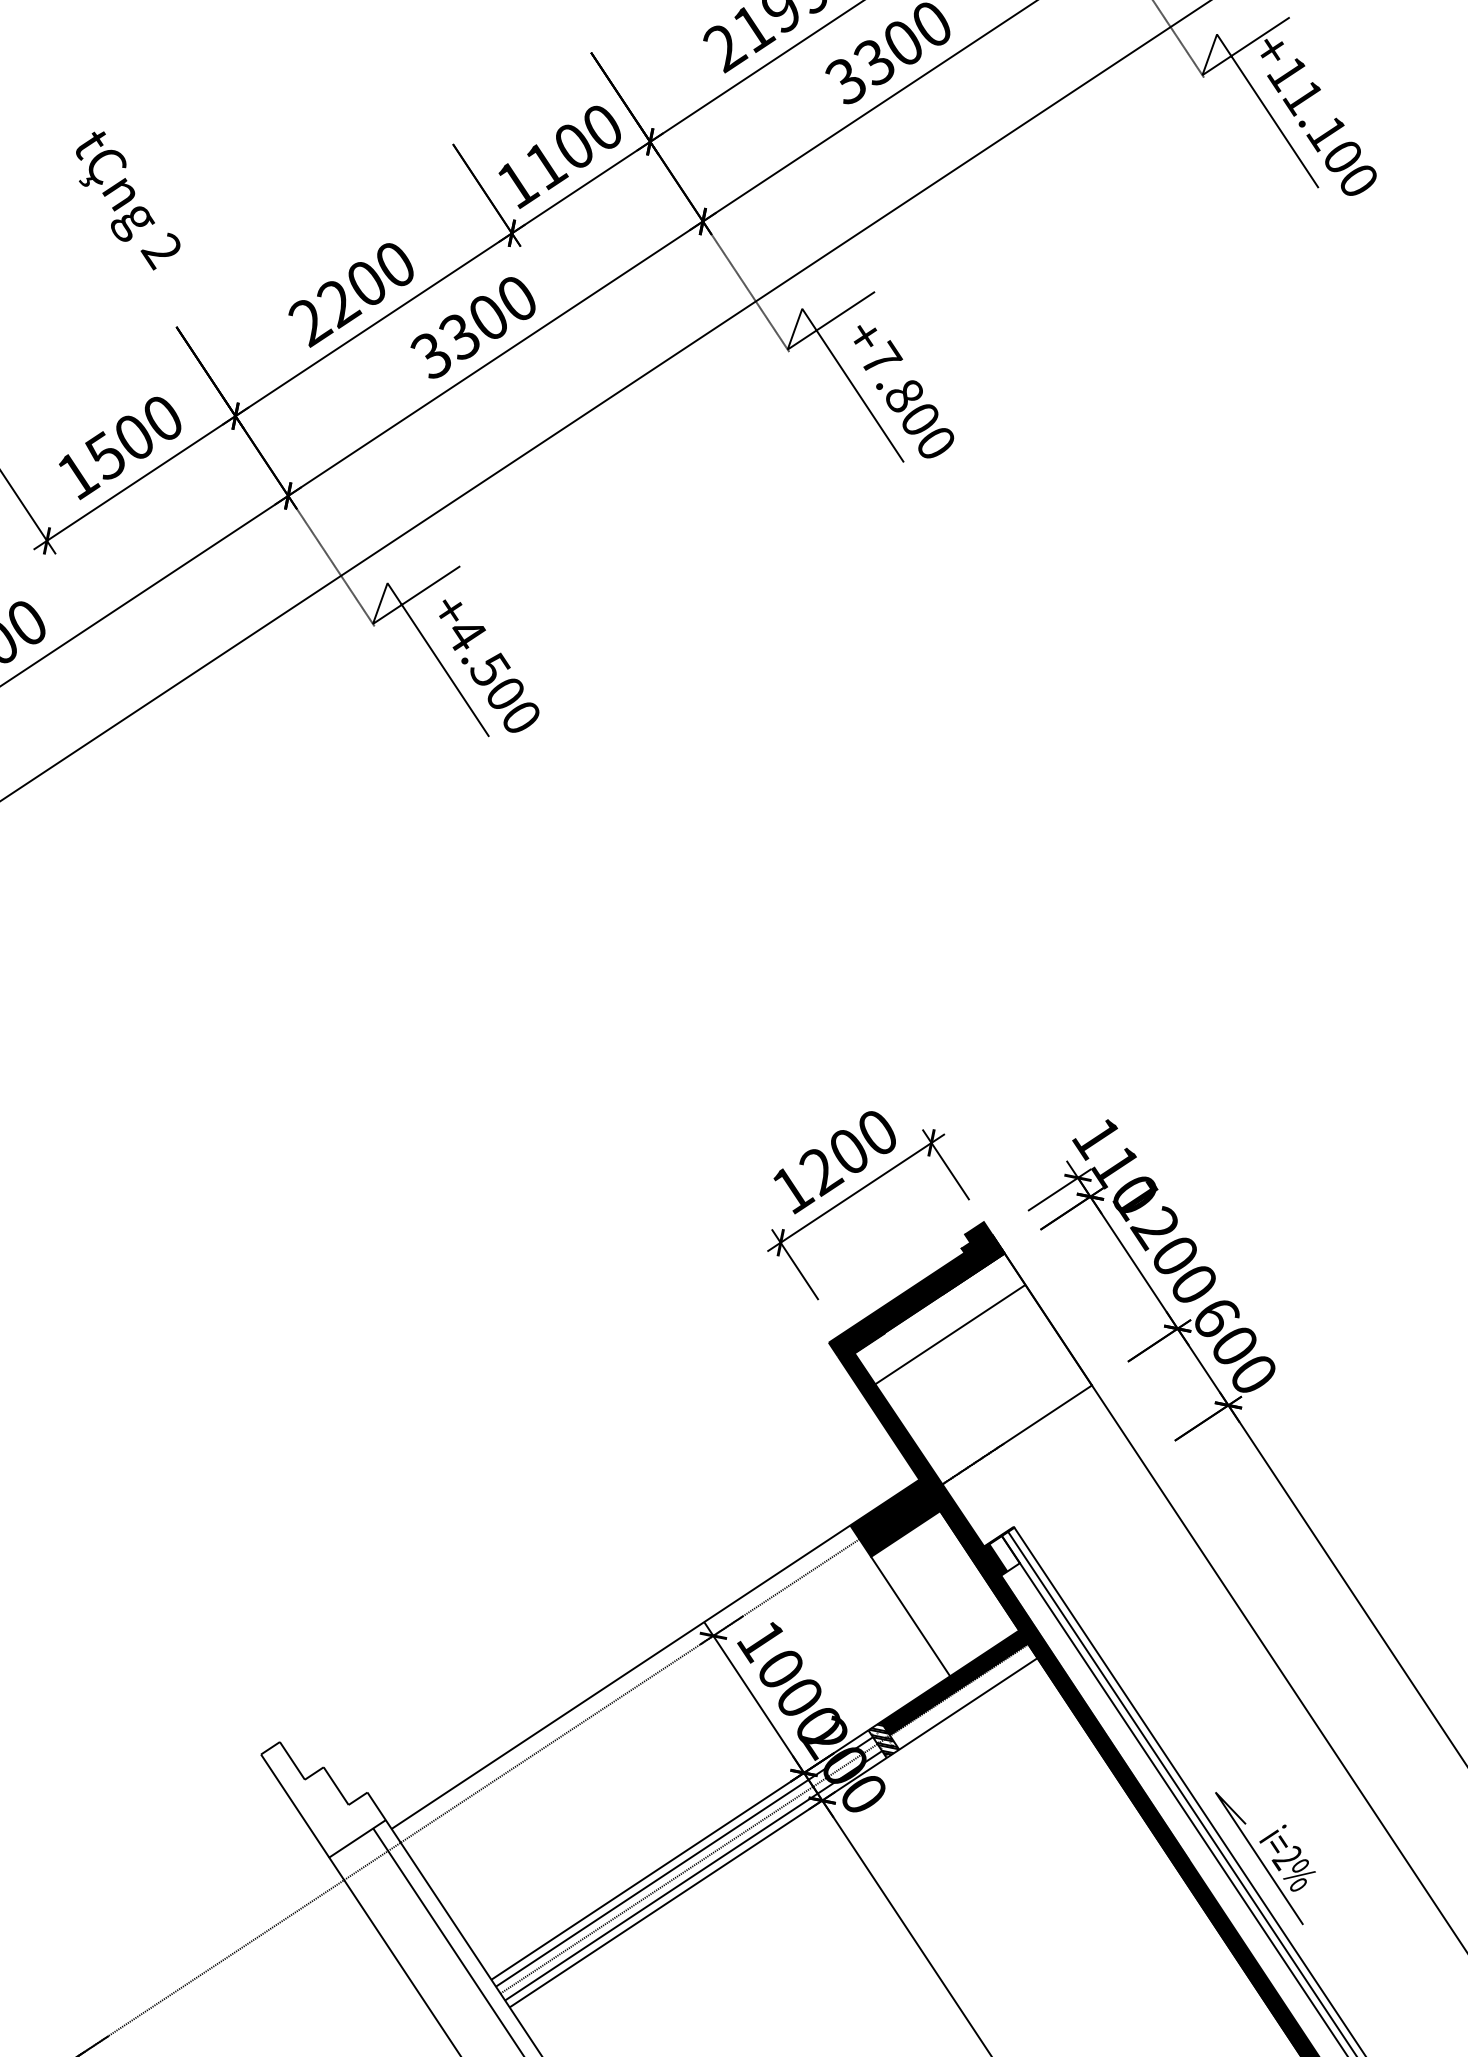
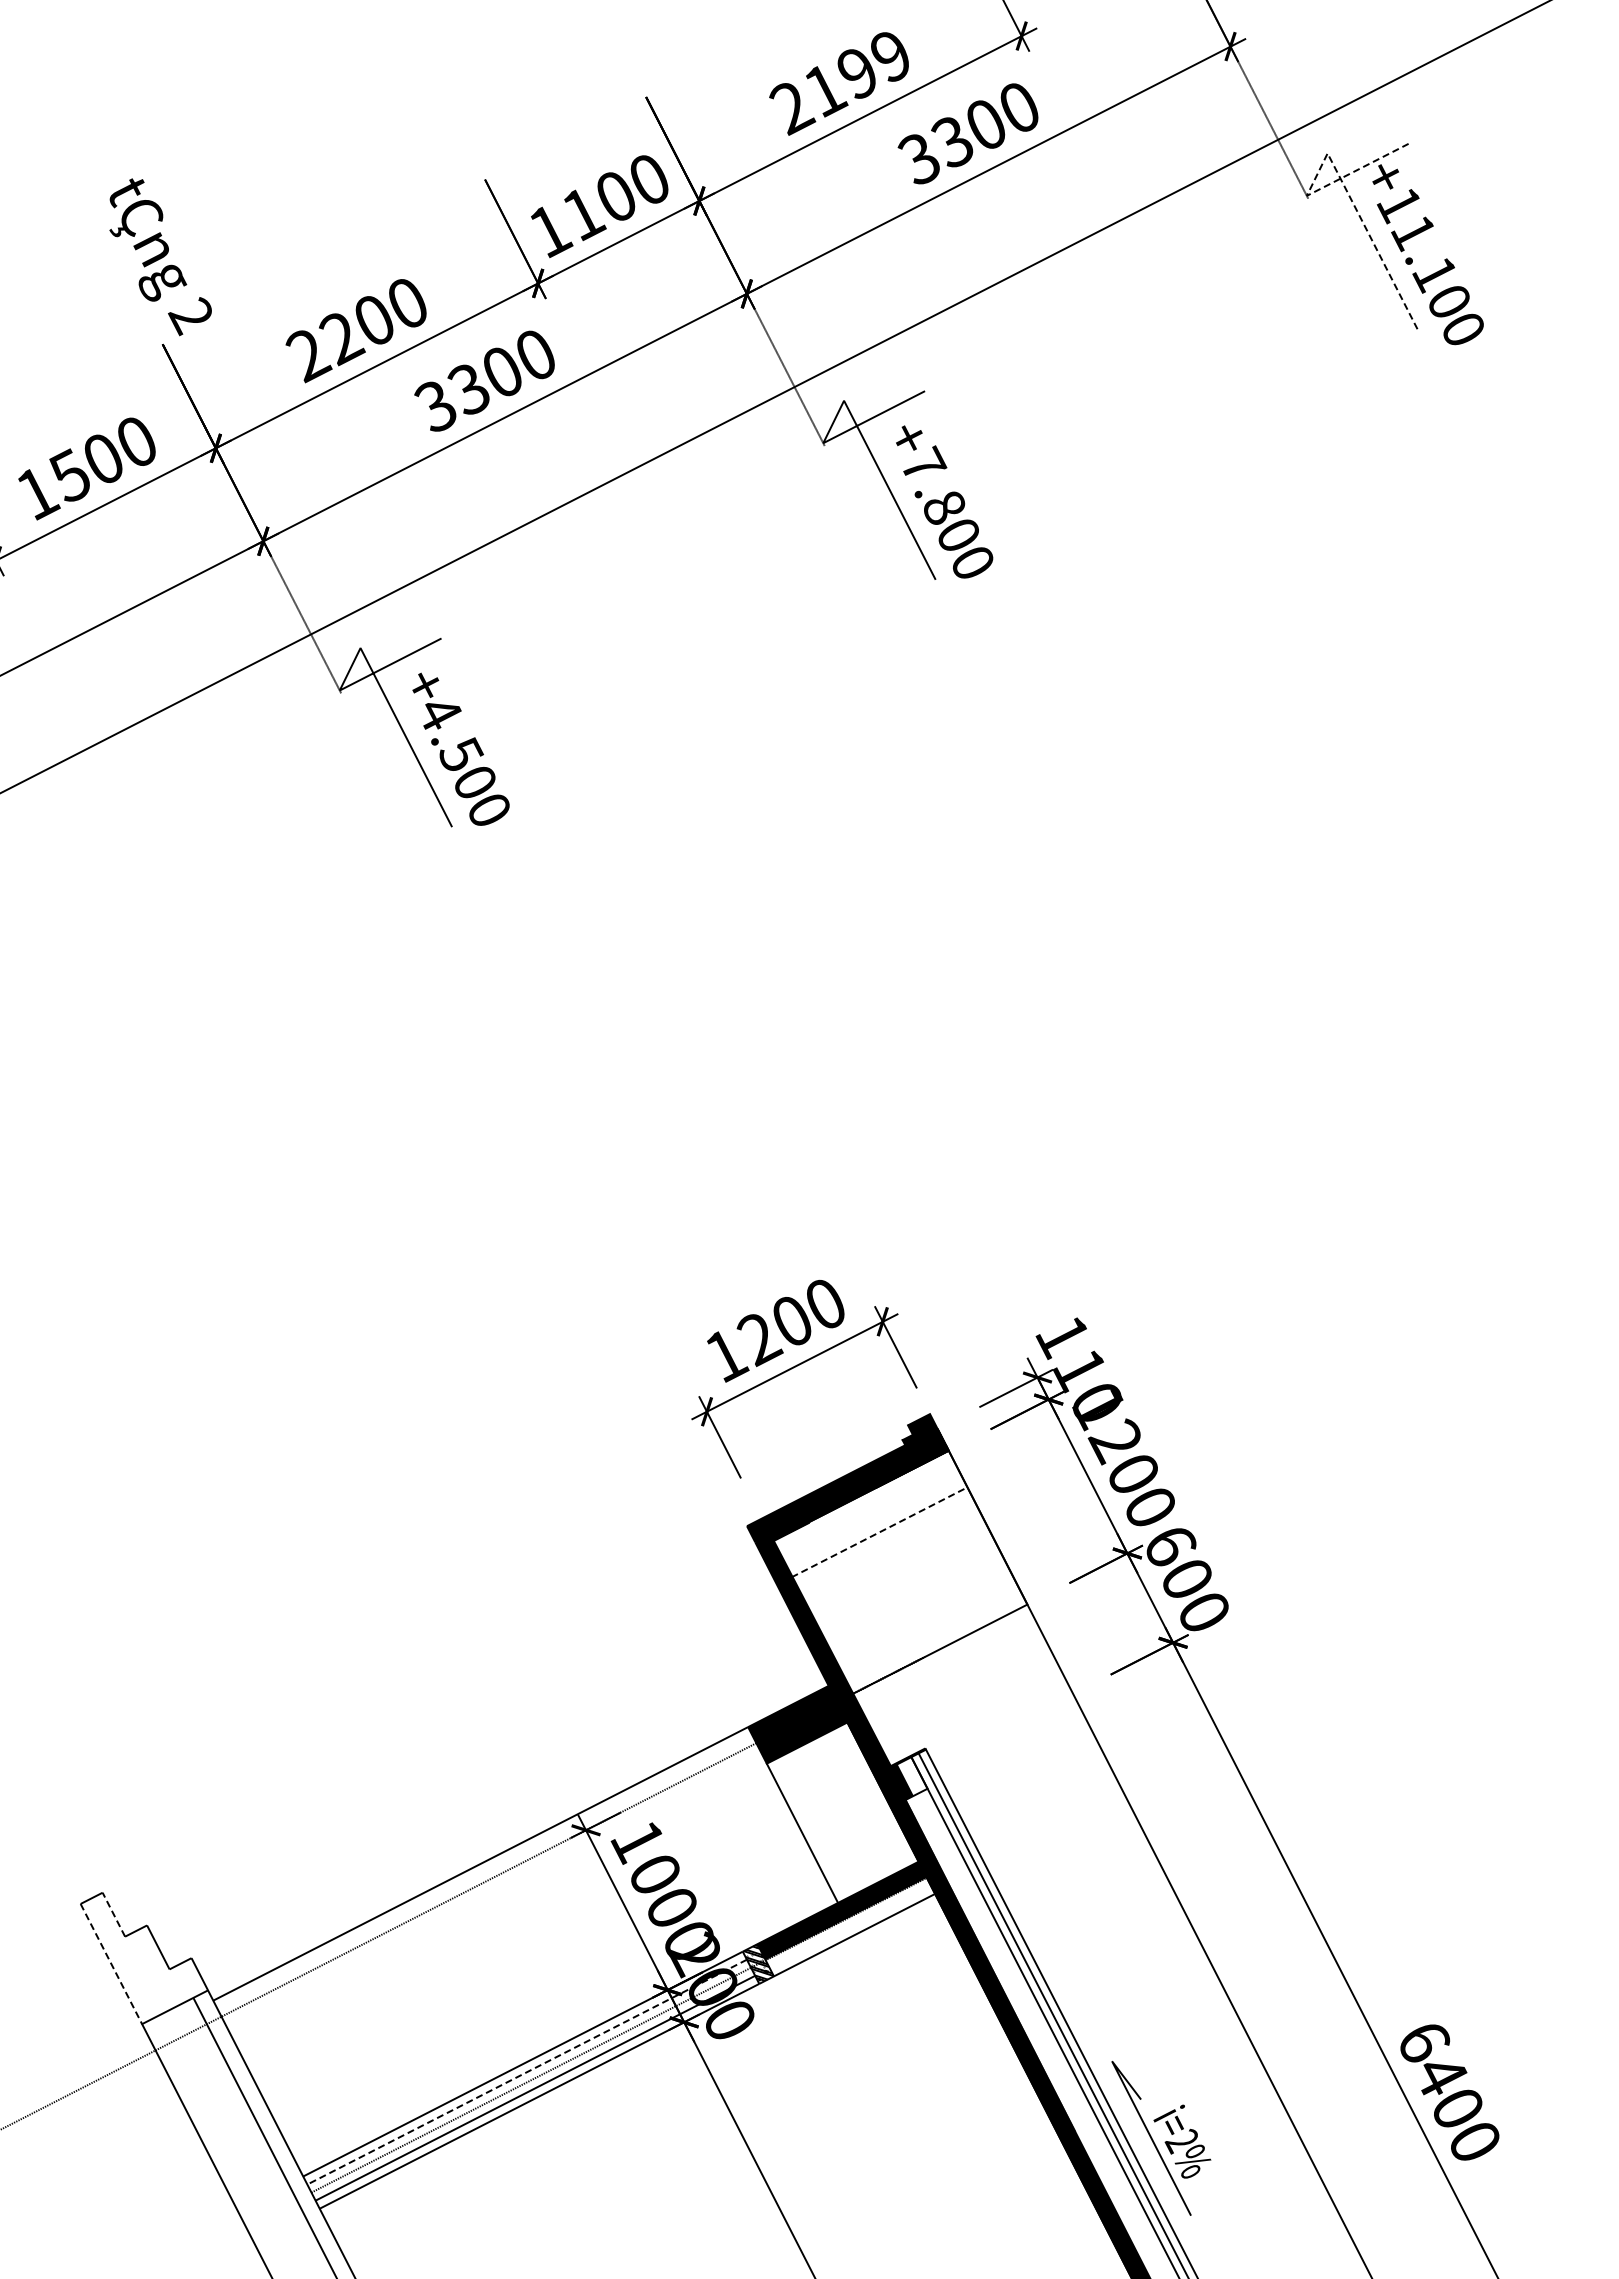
line: (1226, 49) -> (1336, 170), solid -> dashed
text: (128, 200) -> (160, 257), moved
line: (950, 1334) -> (879, 1532), solid -> dashed
line: (292, 1760) -> (113, 1914), solid -> dashed
line: (295, 1806) -> (111, 1964), solid -> dashed
line: (684, 1862) -> (527, 2072), solid -> dashed

